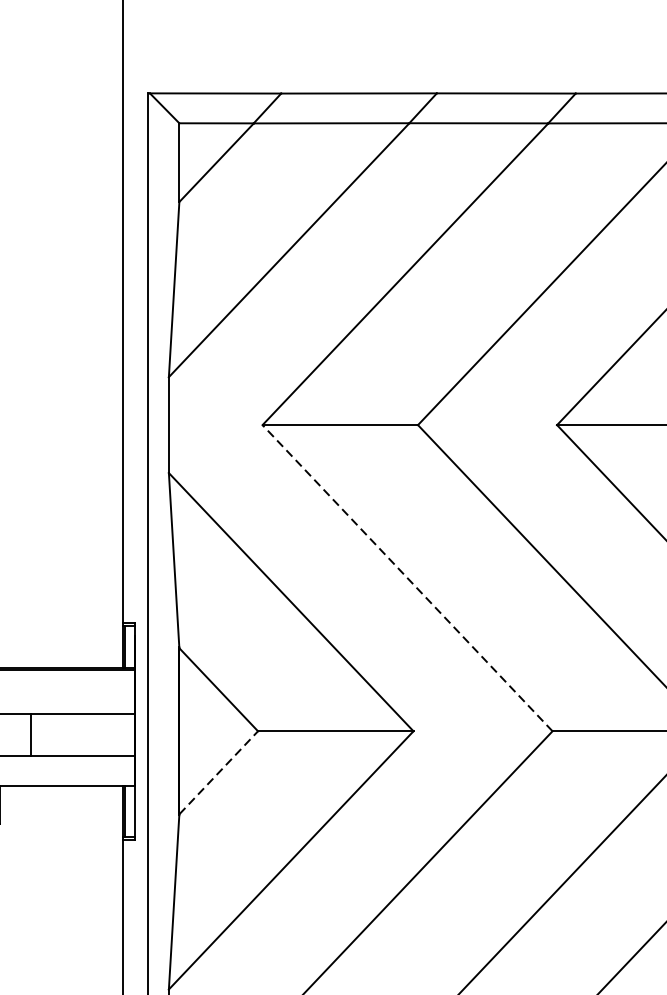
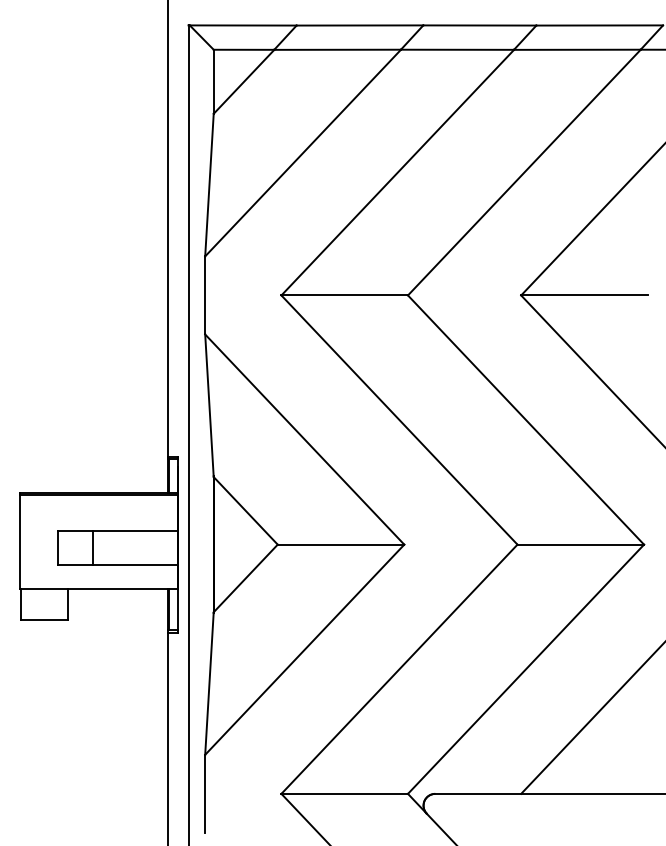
line: (407, 578) -> (399, 420), dashed -> solid
line: (219, 772) -> (246, 578), dashed -> solid

